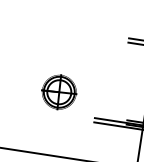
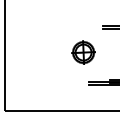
part: (59, 92) -> (83, 52), moved

